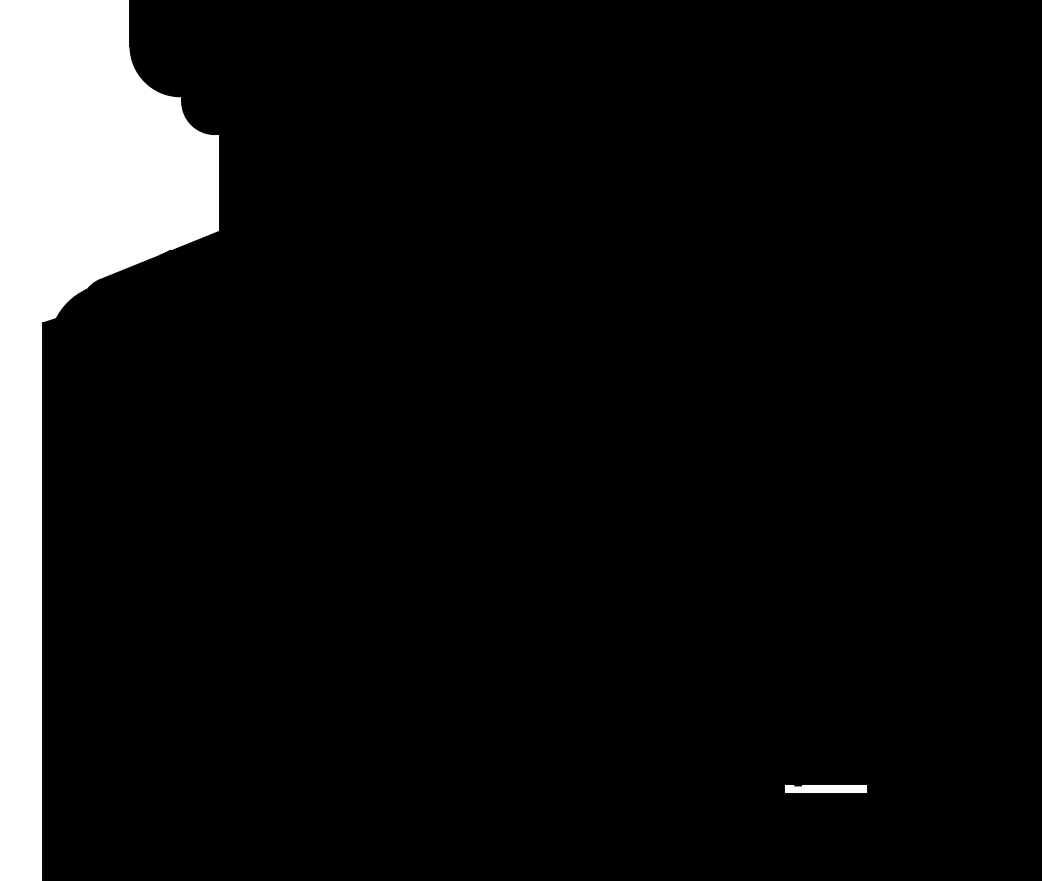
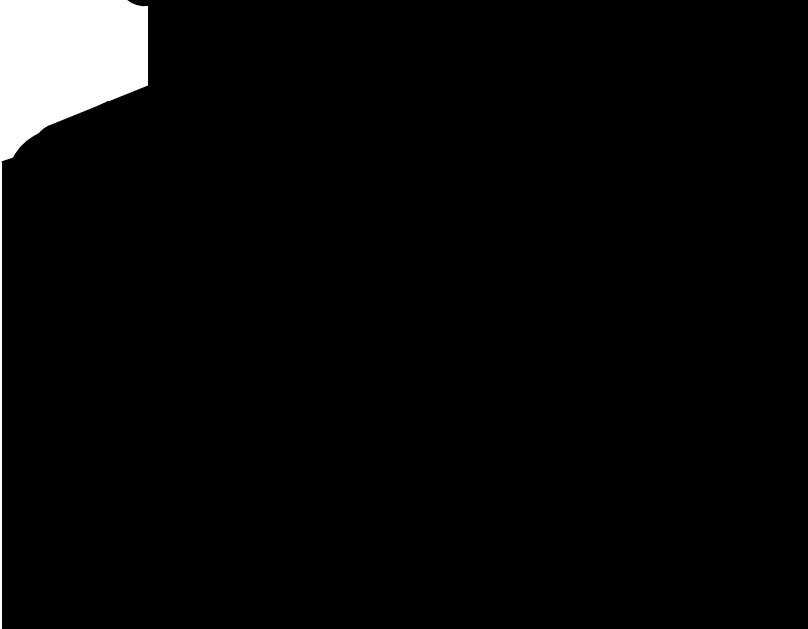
fill: (825, 789) -> (651, 548), added

